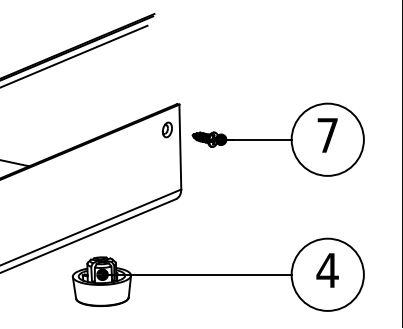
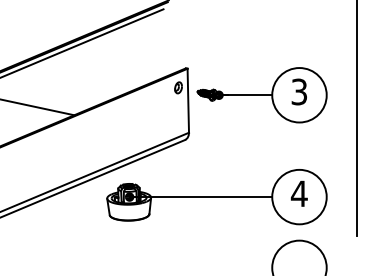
text: (327, 134) -> (299, 91), 7 -> 3

